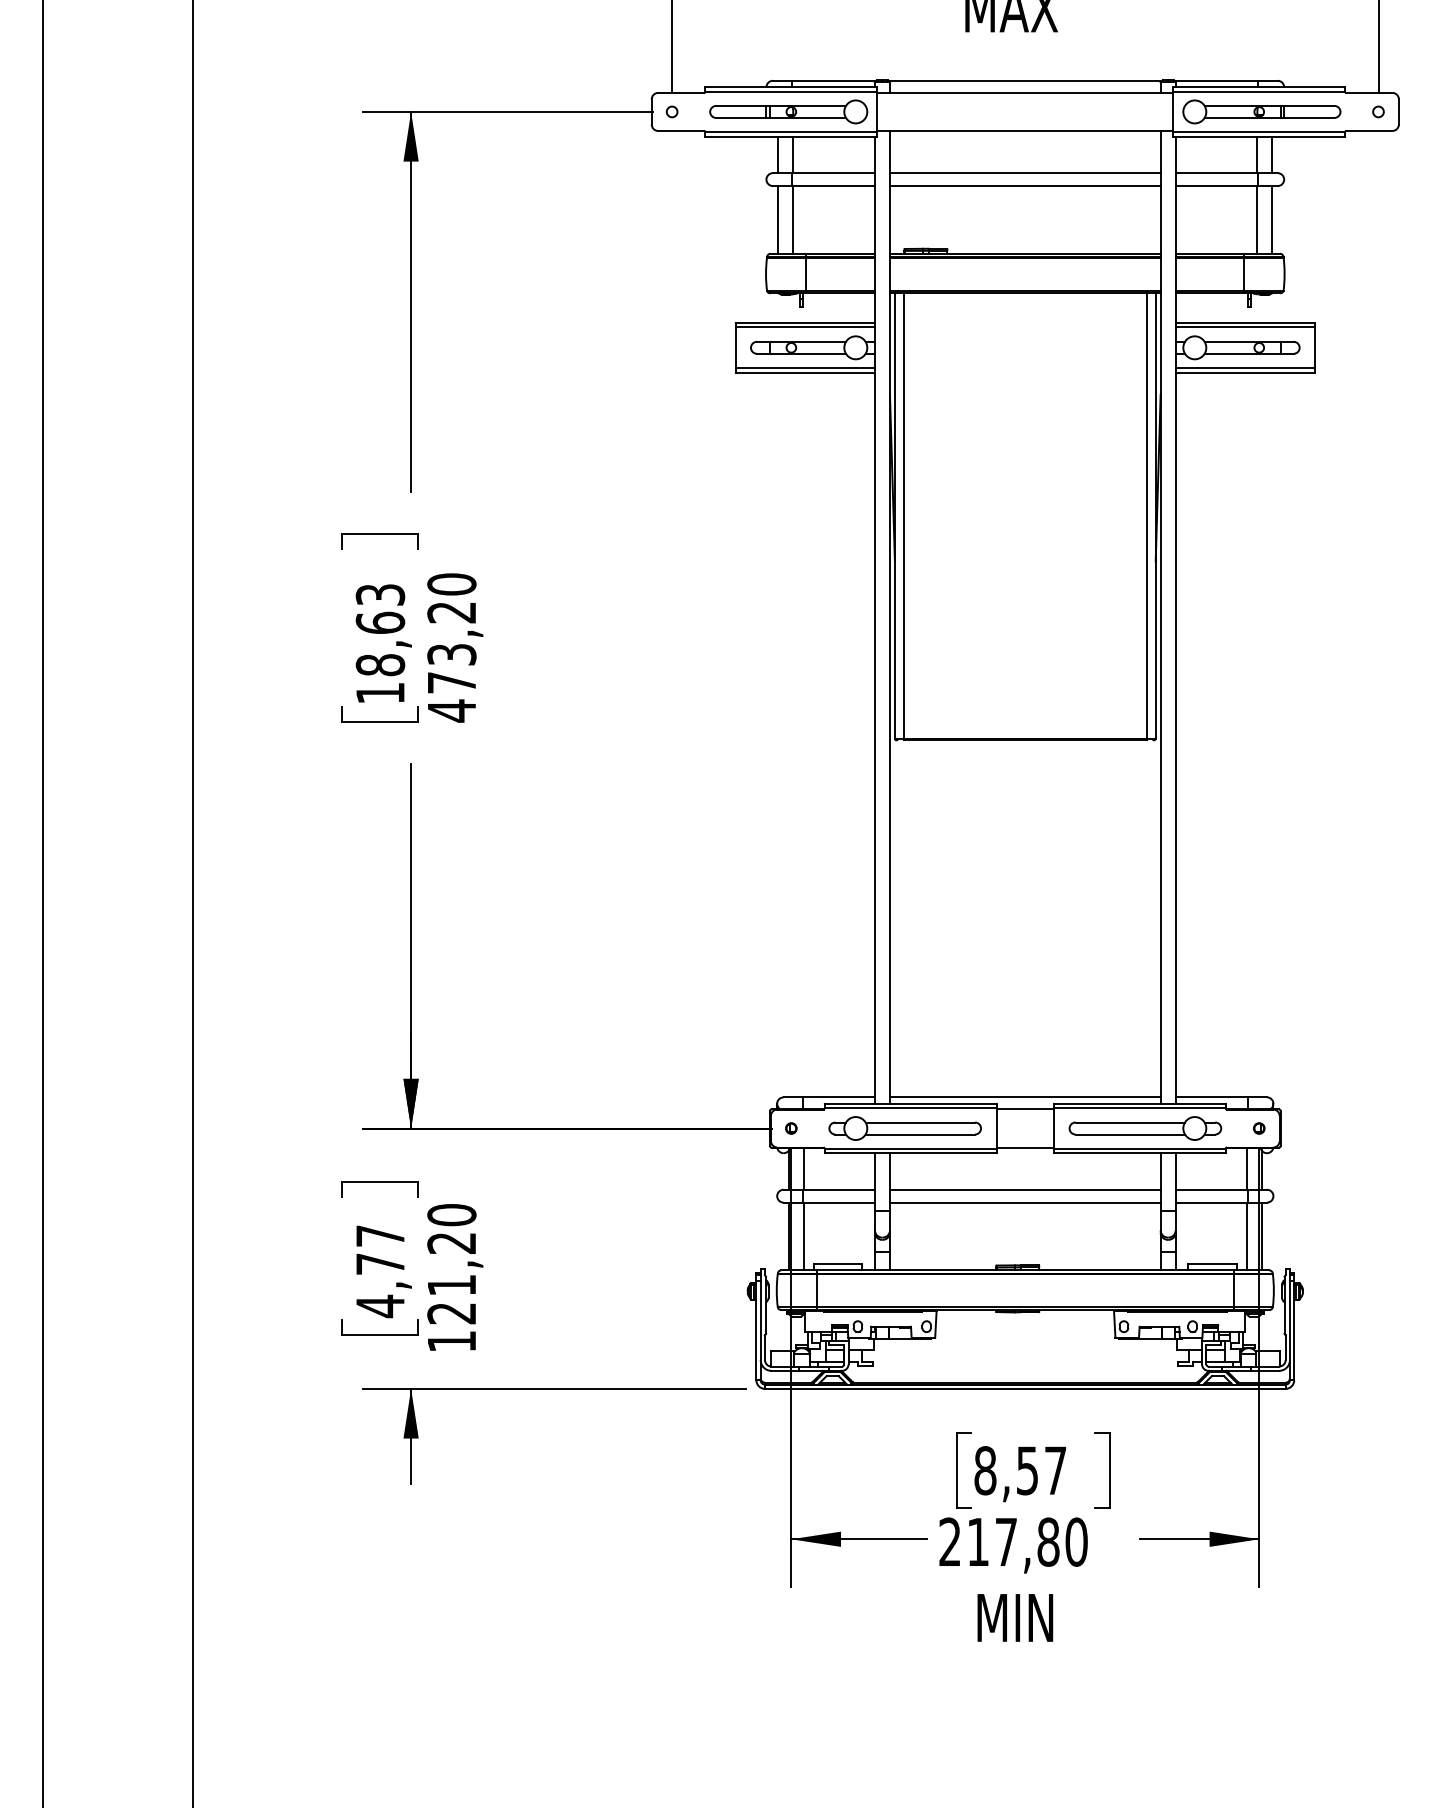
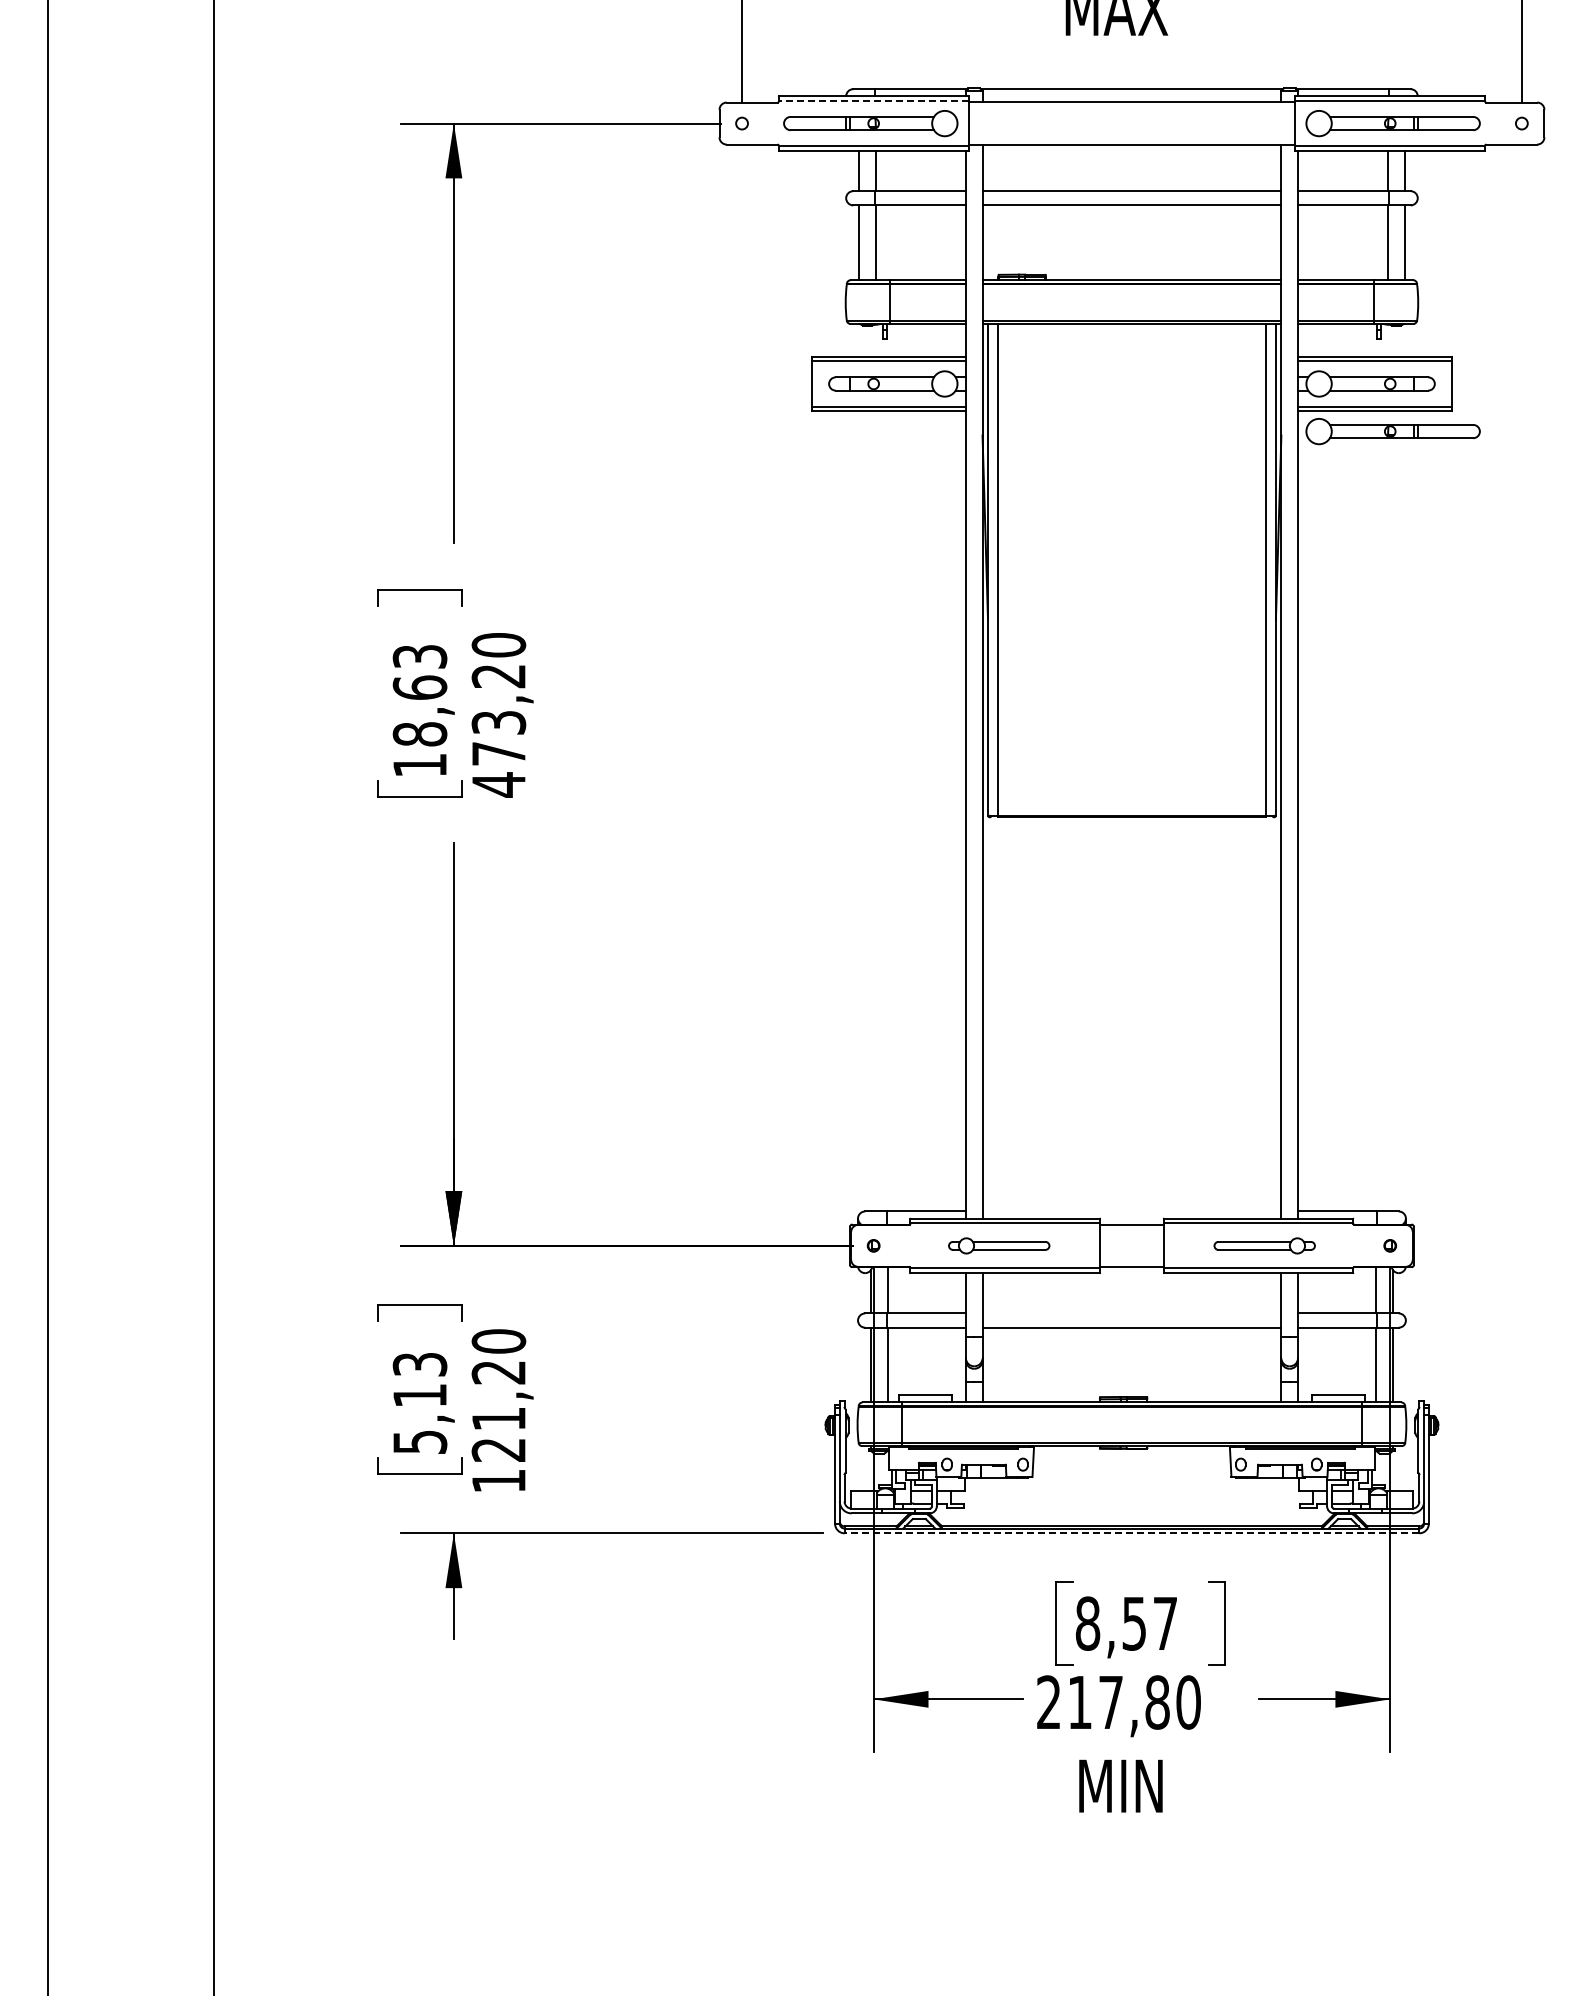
line: (791, 91) -> (873, 101), solid -> dashed
part: (1261, 390) -> (1392, 431), added
line: (1024, 1097) -> (1131, 1211), removed
part: (904, 1128) -> (998, 1245), size x0.6
part: (1145, 1128) -> (1264, 1245), size x0.6
line: (1024, 1189) -> (1131, 1313), removed
text: (379, 1272) -> (419, 1404), 4,77 -> 5,13
line: (1024, 1389) -> (1131, 1533), solid -> dashed

